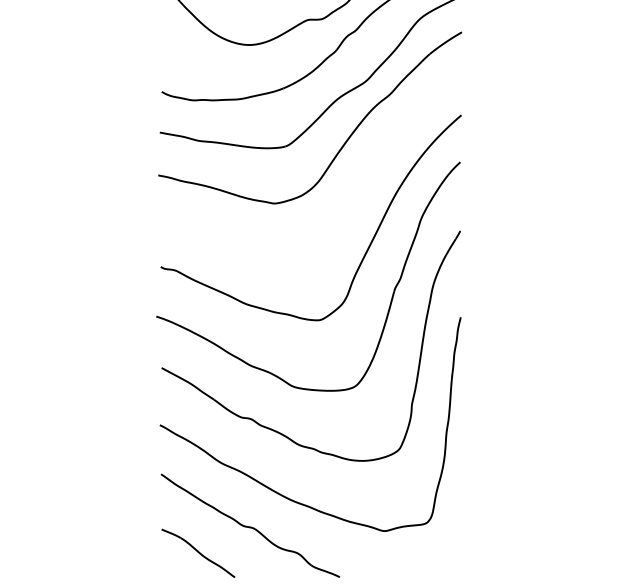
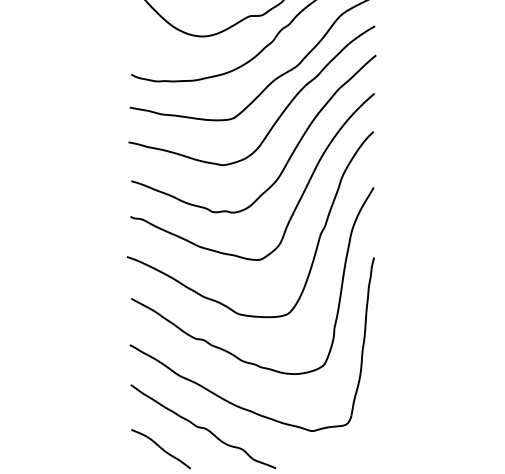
part: (356, 192) -> (289, 156), added

